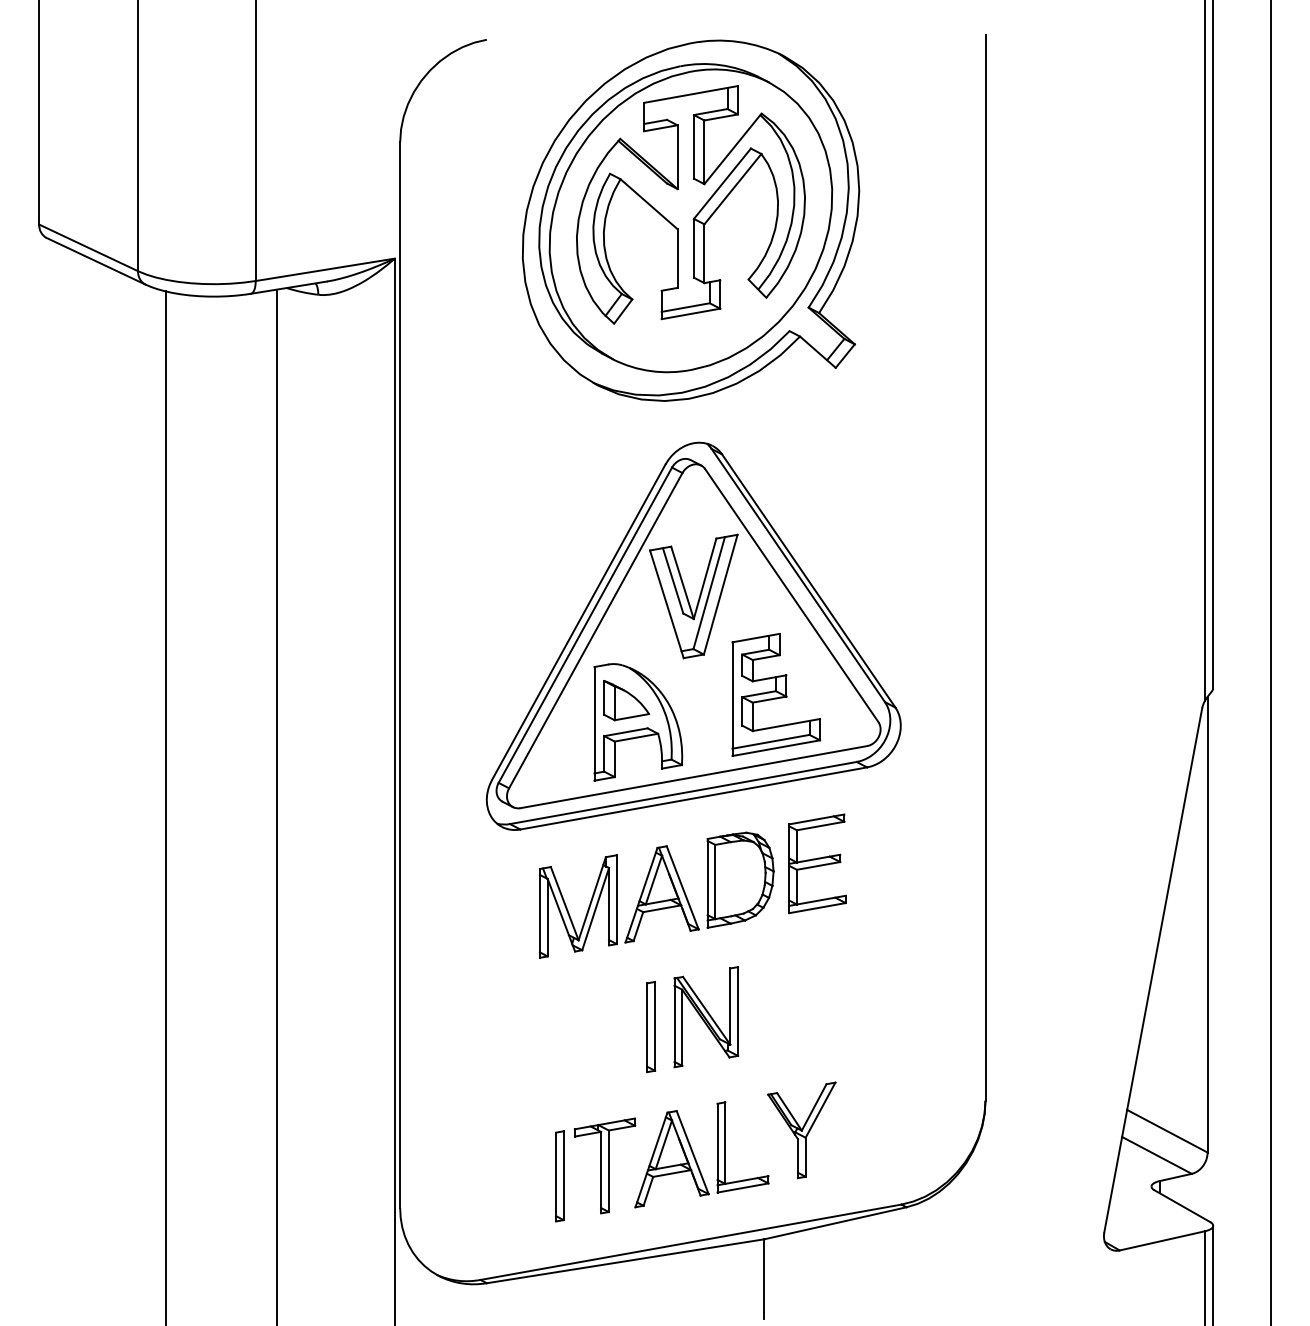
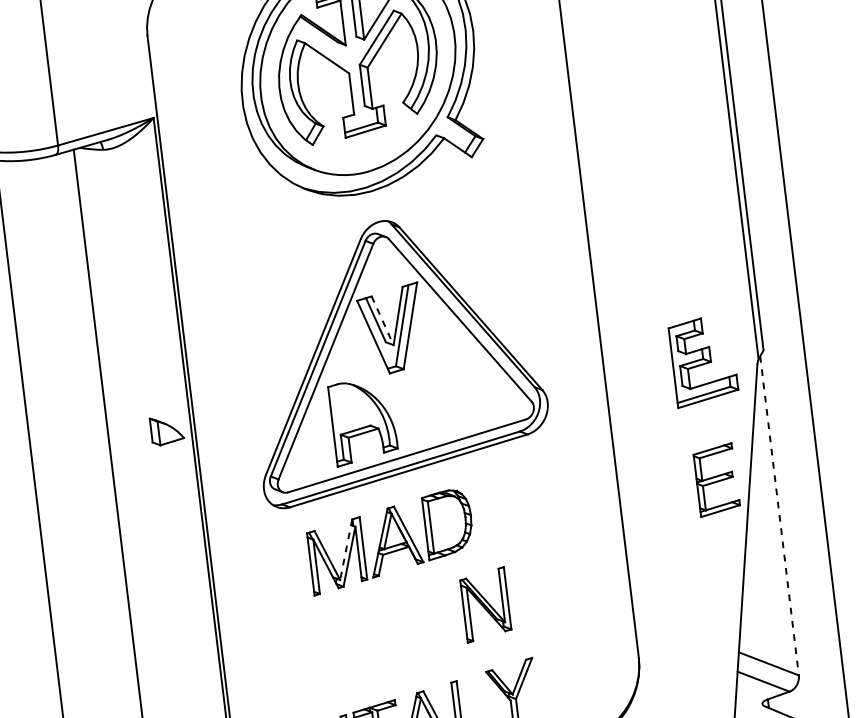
line: (682, 582) -> (382, 320), solid -> dashed
part: (776, 694) -> (703, 361), moved
part: (626, 700) -> (167, 430), moved
part: (817, 863) -> (716, 479), moved
line: (592, 898) -> (346, 549), solid -> dashed
line: (1207, 924) -> (779, 515), solid -> dashed
part: (706, 1017) -> (486, 605), moved
part: (651, 1026) -> (398, 634), removed

